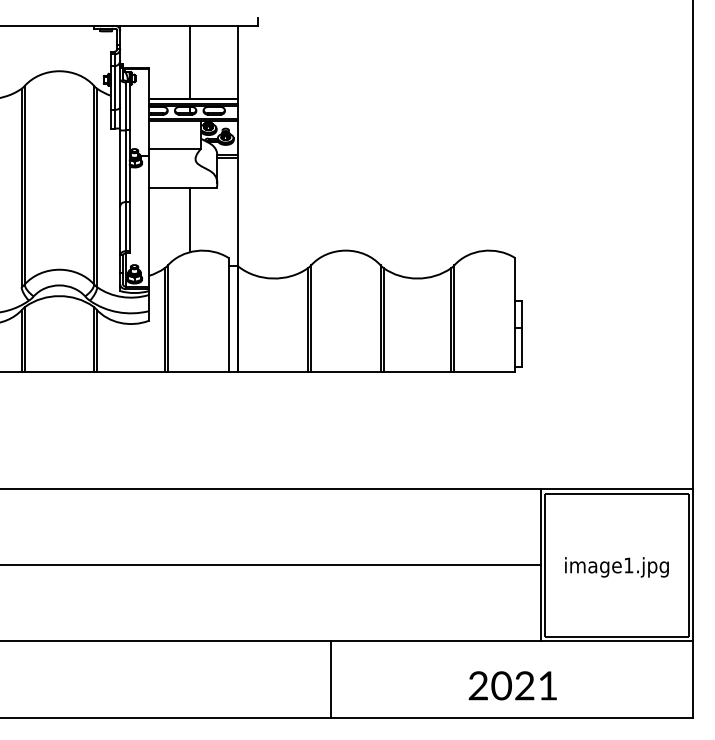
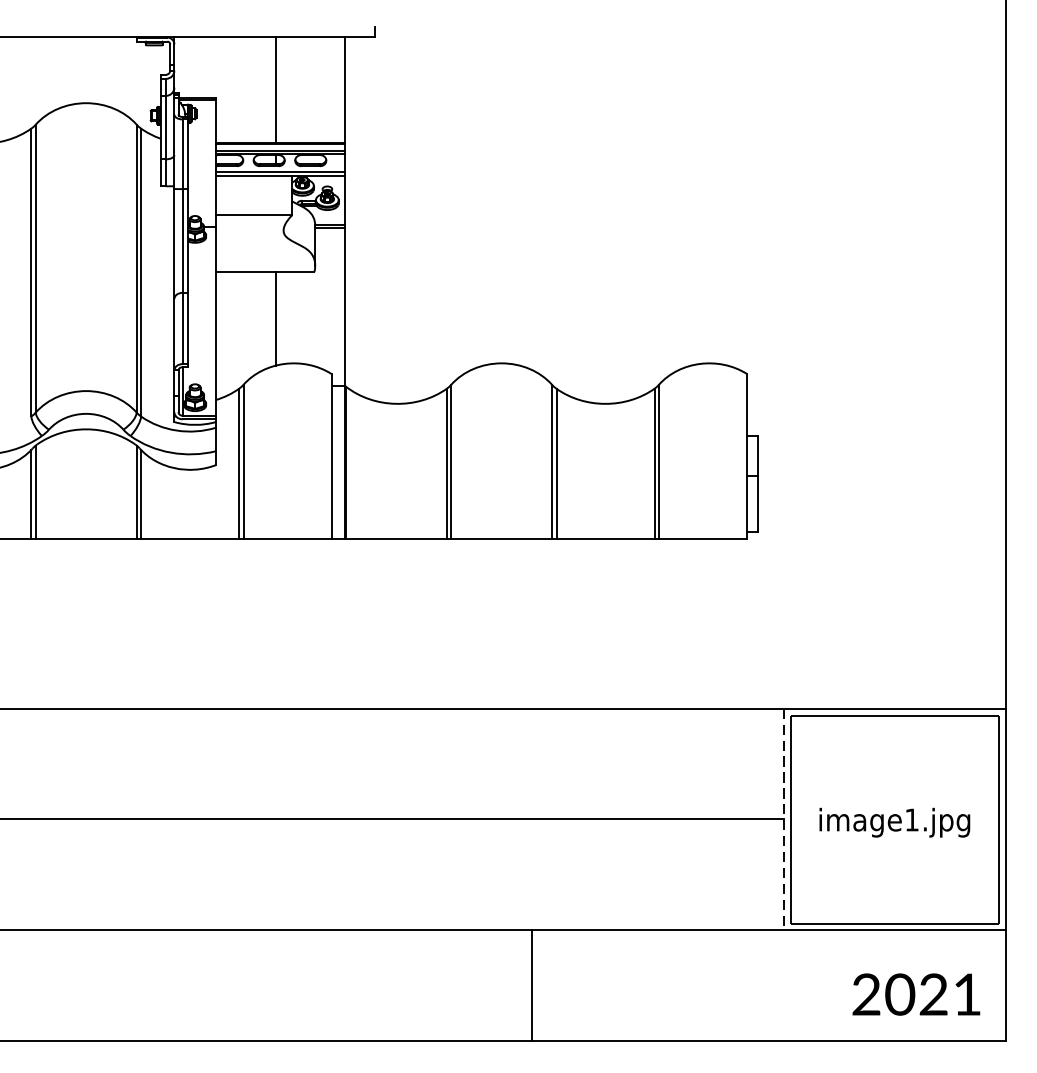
line: (540, 565) -> (783, 820), solid -> dashed
line: (330, 679) -> (531, 985), moved
text: (512, 685) -> (915, 994), moved

